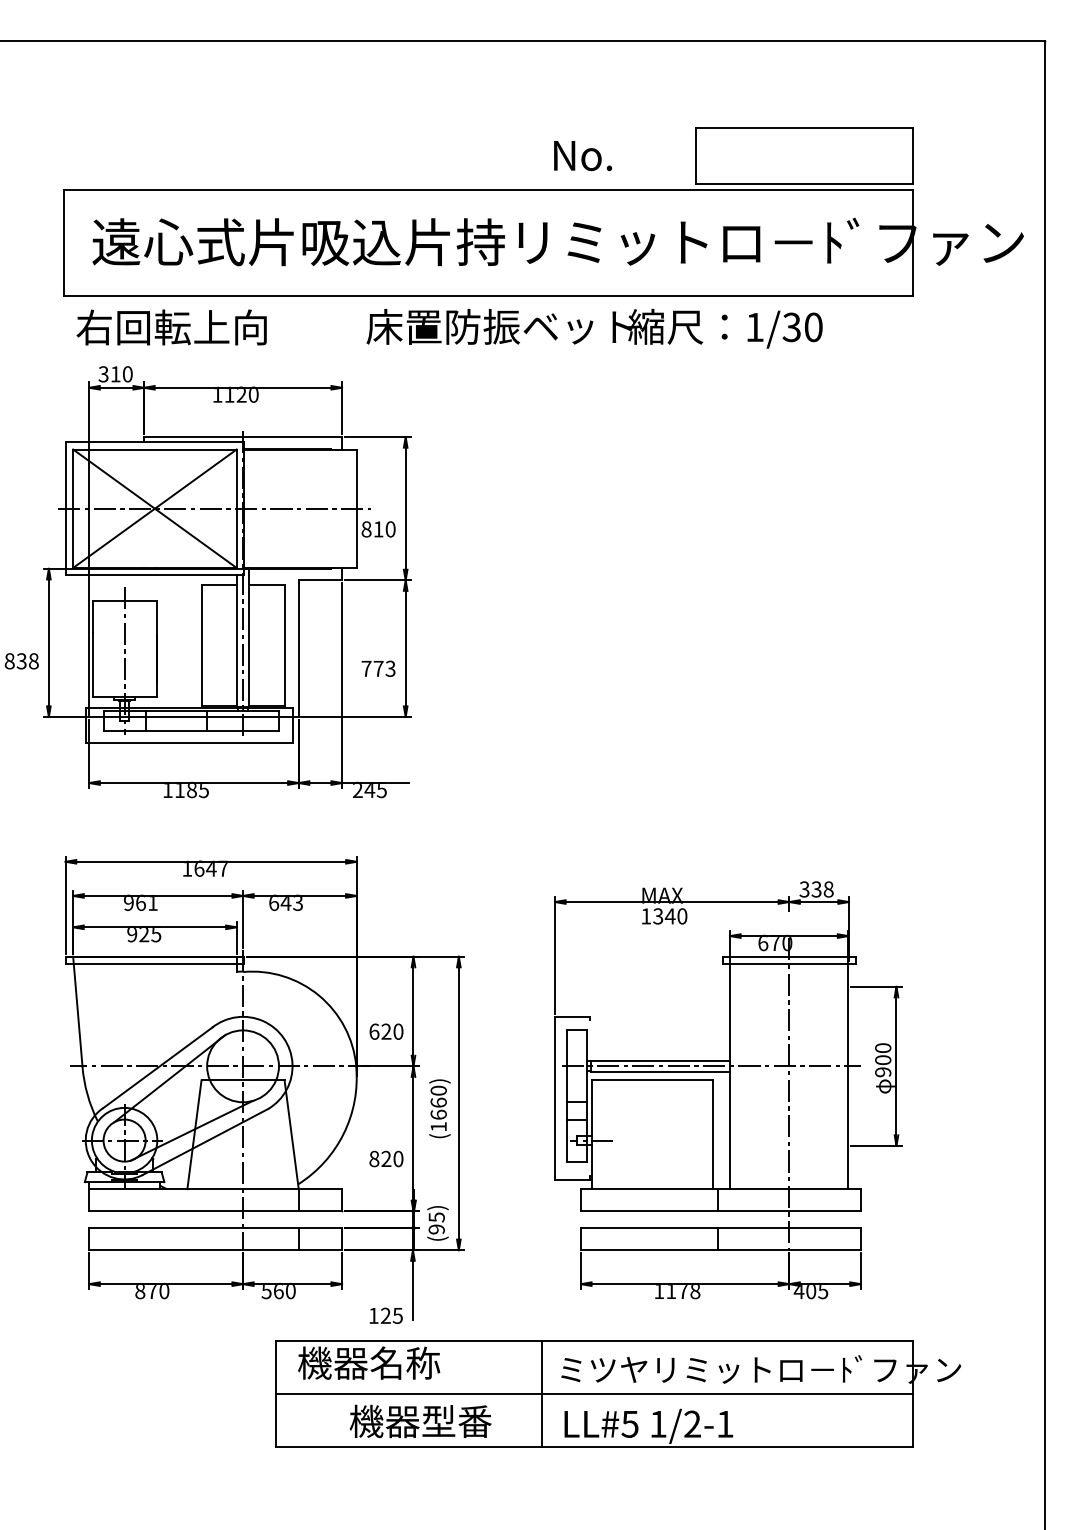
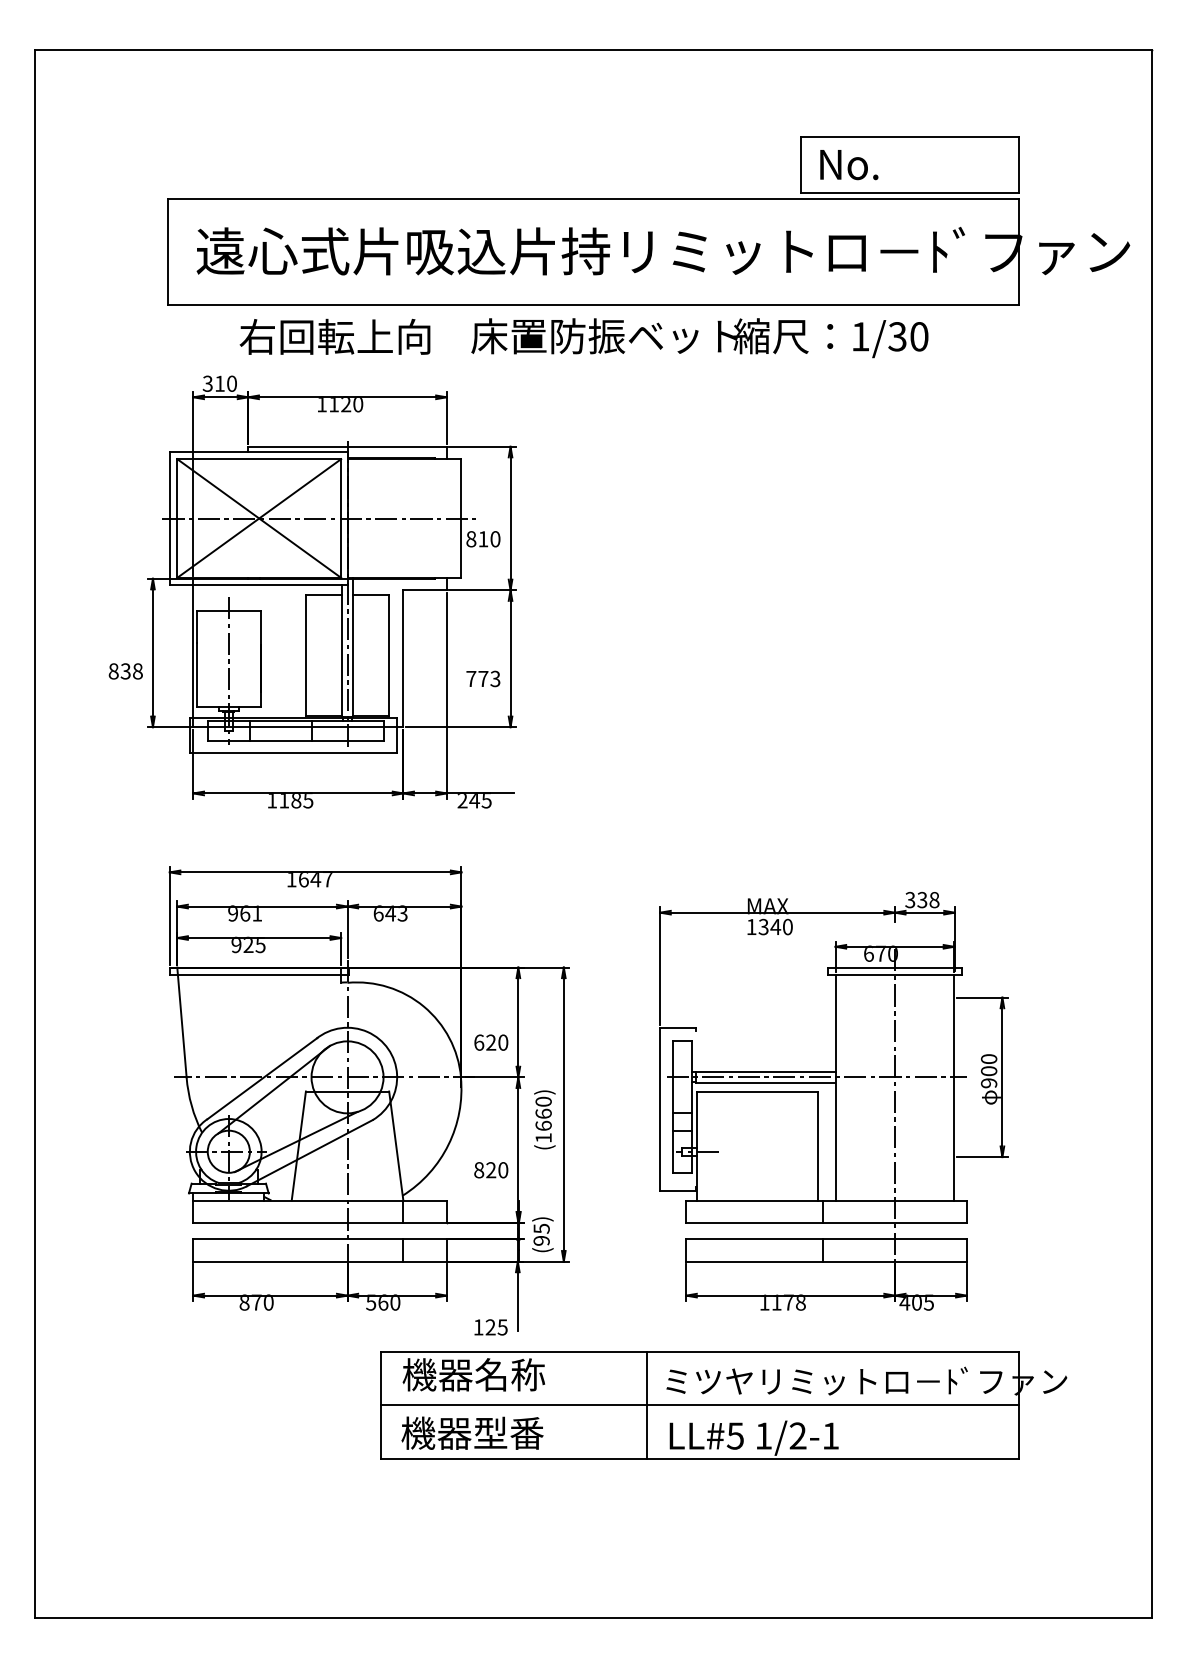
text: (583, 156) -> (849, 165), moved
text: (171, 327) -> (334, 336), moved
text: (420, 1420) -> (472, 1432), moved

